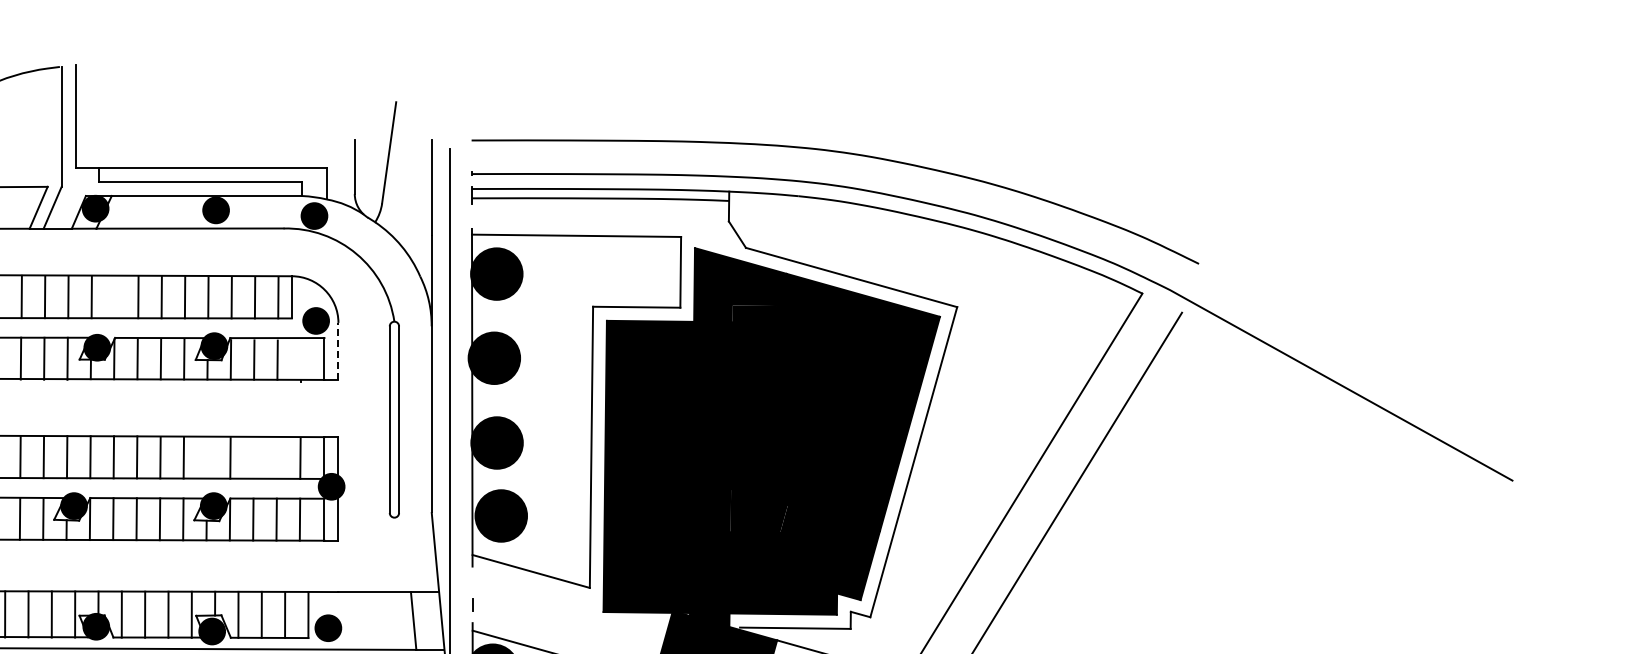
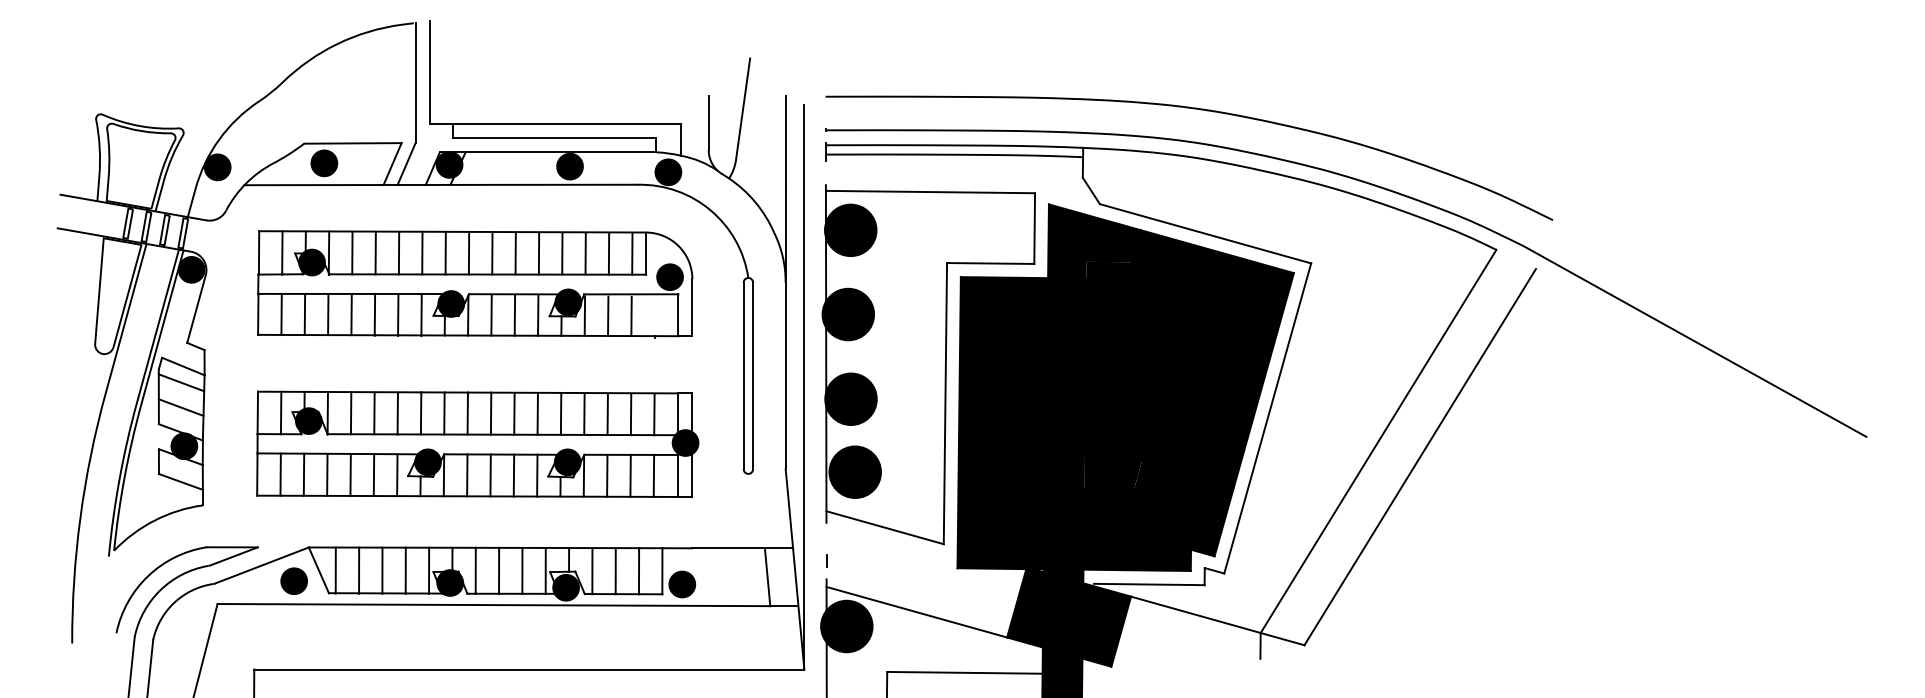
line: (114, 297) -> (468, 253), added
line: (338, 351) -> (692, 307), dashed -> solid
line: (206, 458) -> (560, 414), added
line: (253, 458) -> (607, 414), added
line: (276, 458) -> (630, 414), added

